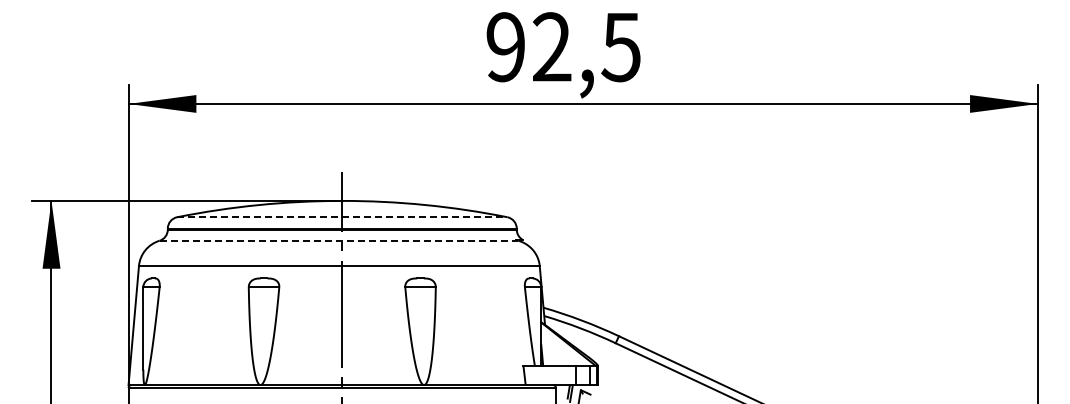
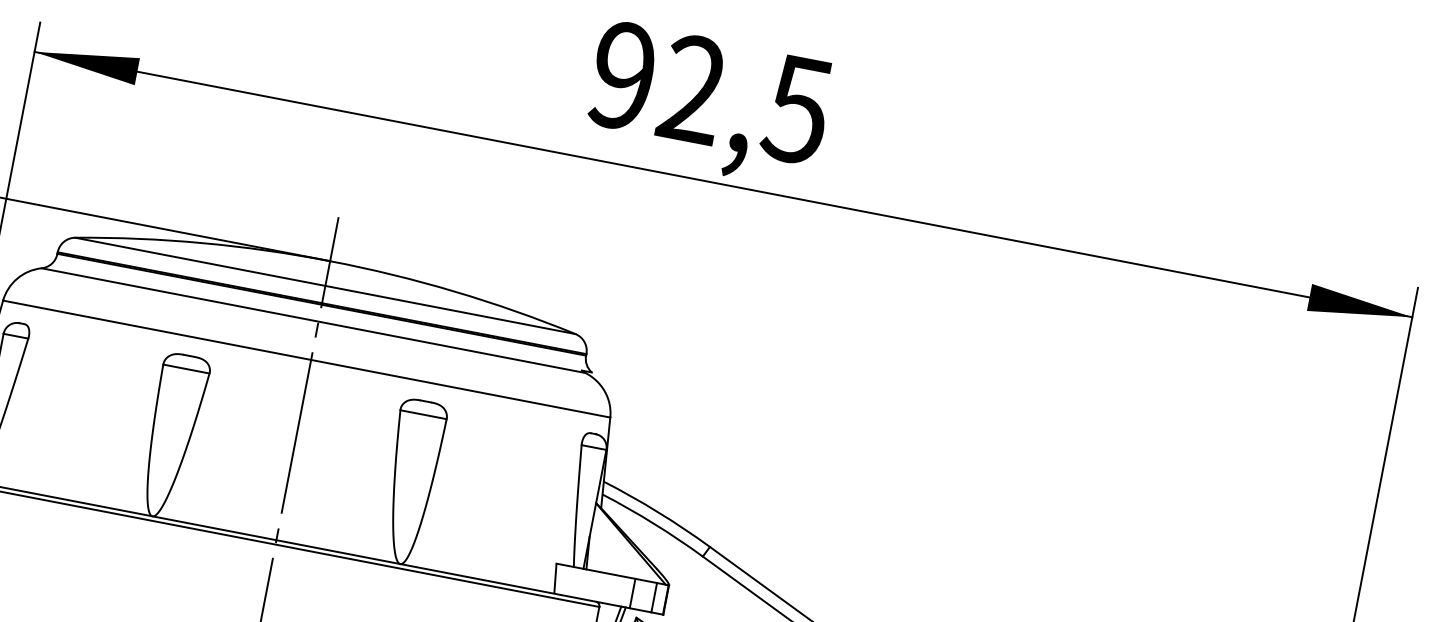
line: (342, 217) -> (325, 286), dashed -> solid
line: (339, 240) -> (314, 320), dashed -> solid

